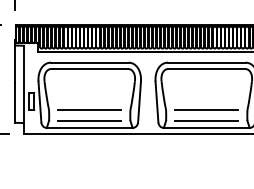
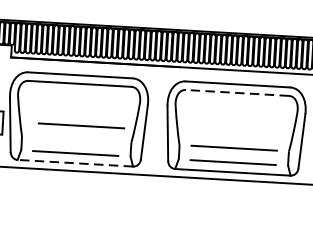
line: (206, 68) -> (237, 92), solid -> dashed
line: (89, 109) -> (81, 125), moved
line: (89, 127) -> (75, 162), solid -> dashed

